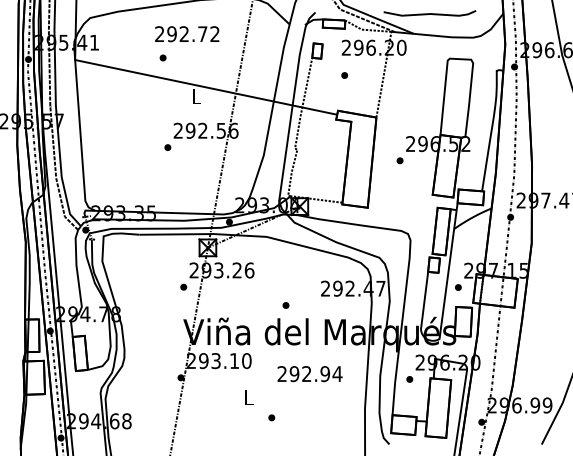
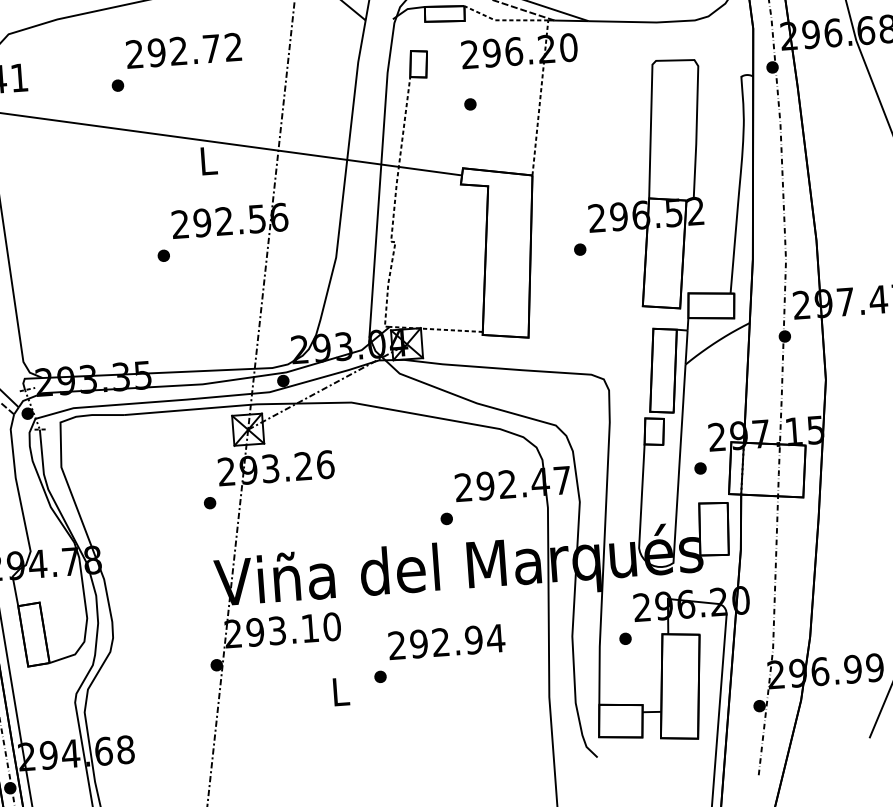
part: (162, 57) -> (116, 84), moved
part: (285, 305) -> (445, 518), moved
part: (271, 417) -> (380, 676), moved

